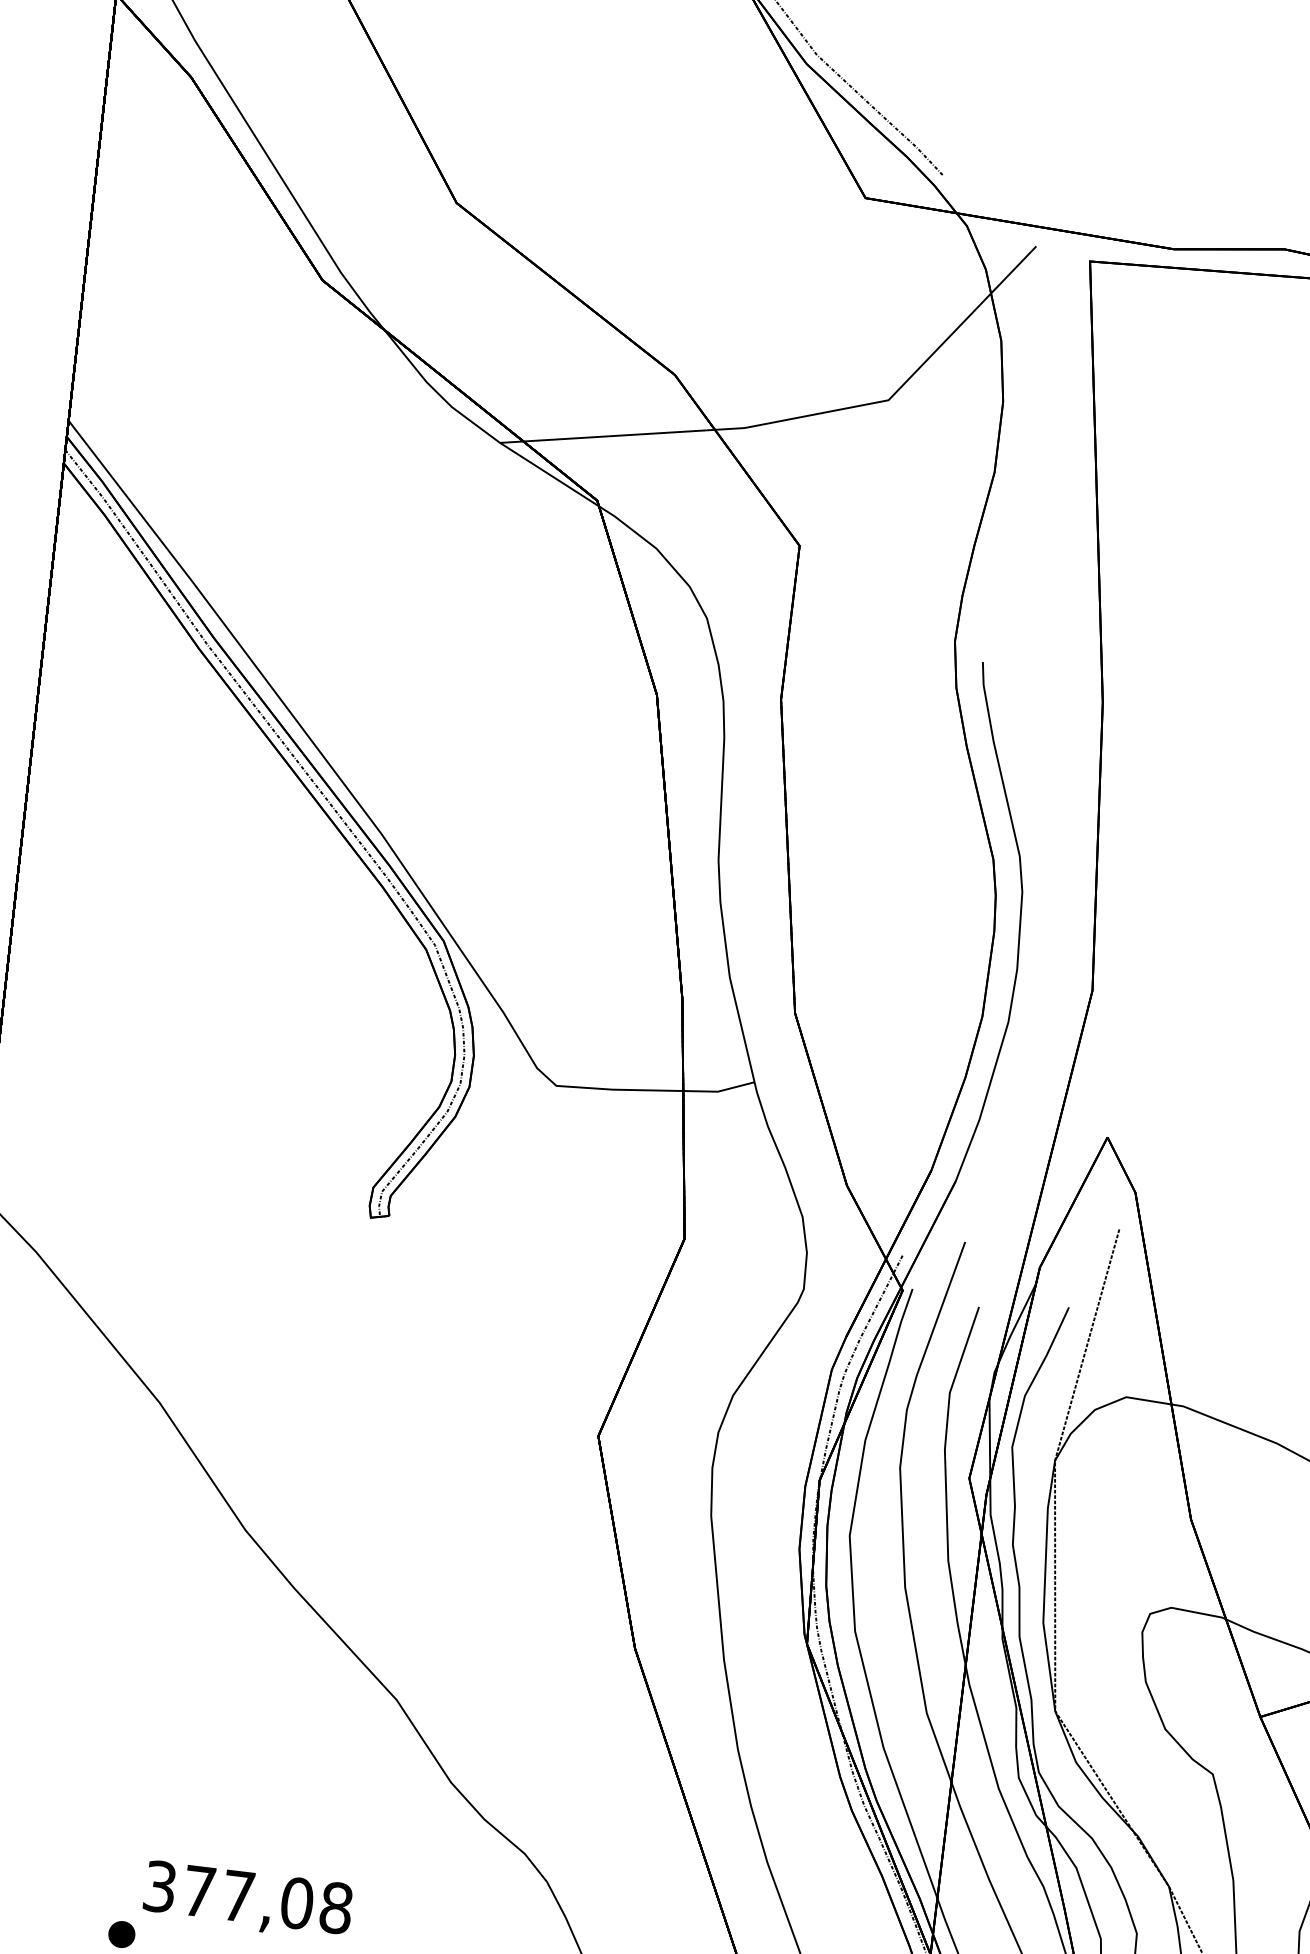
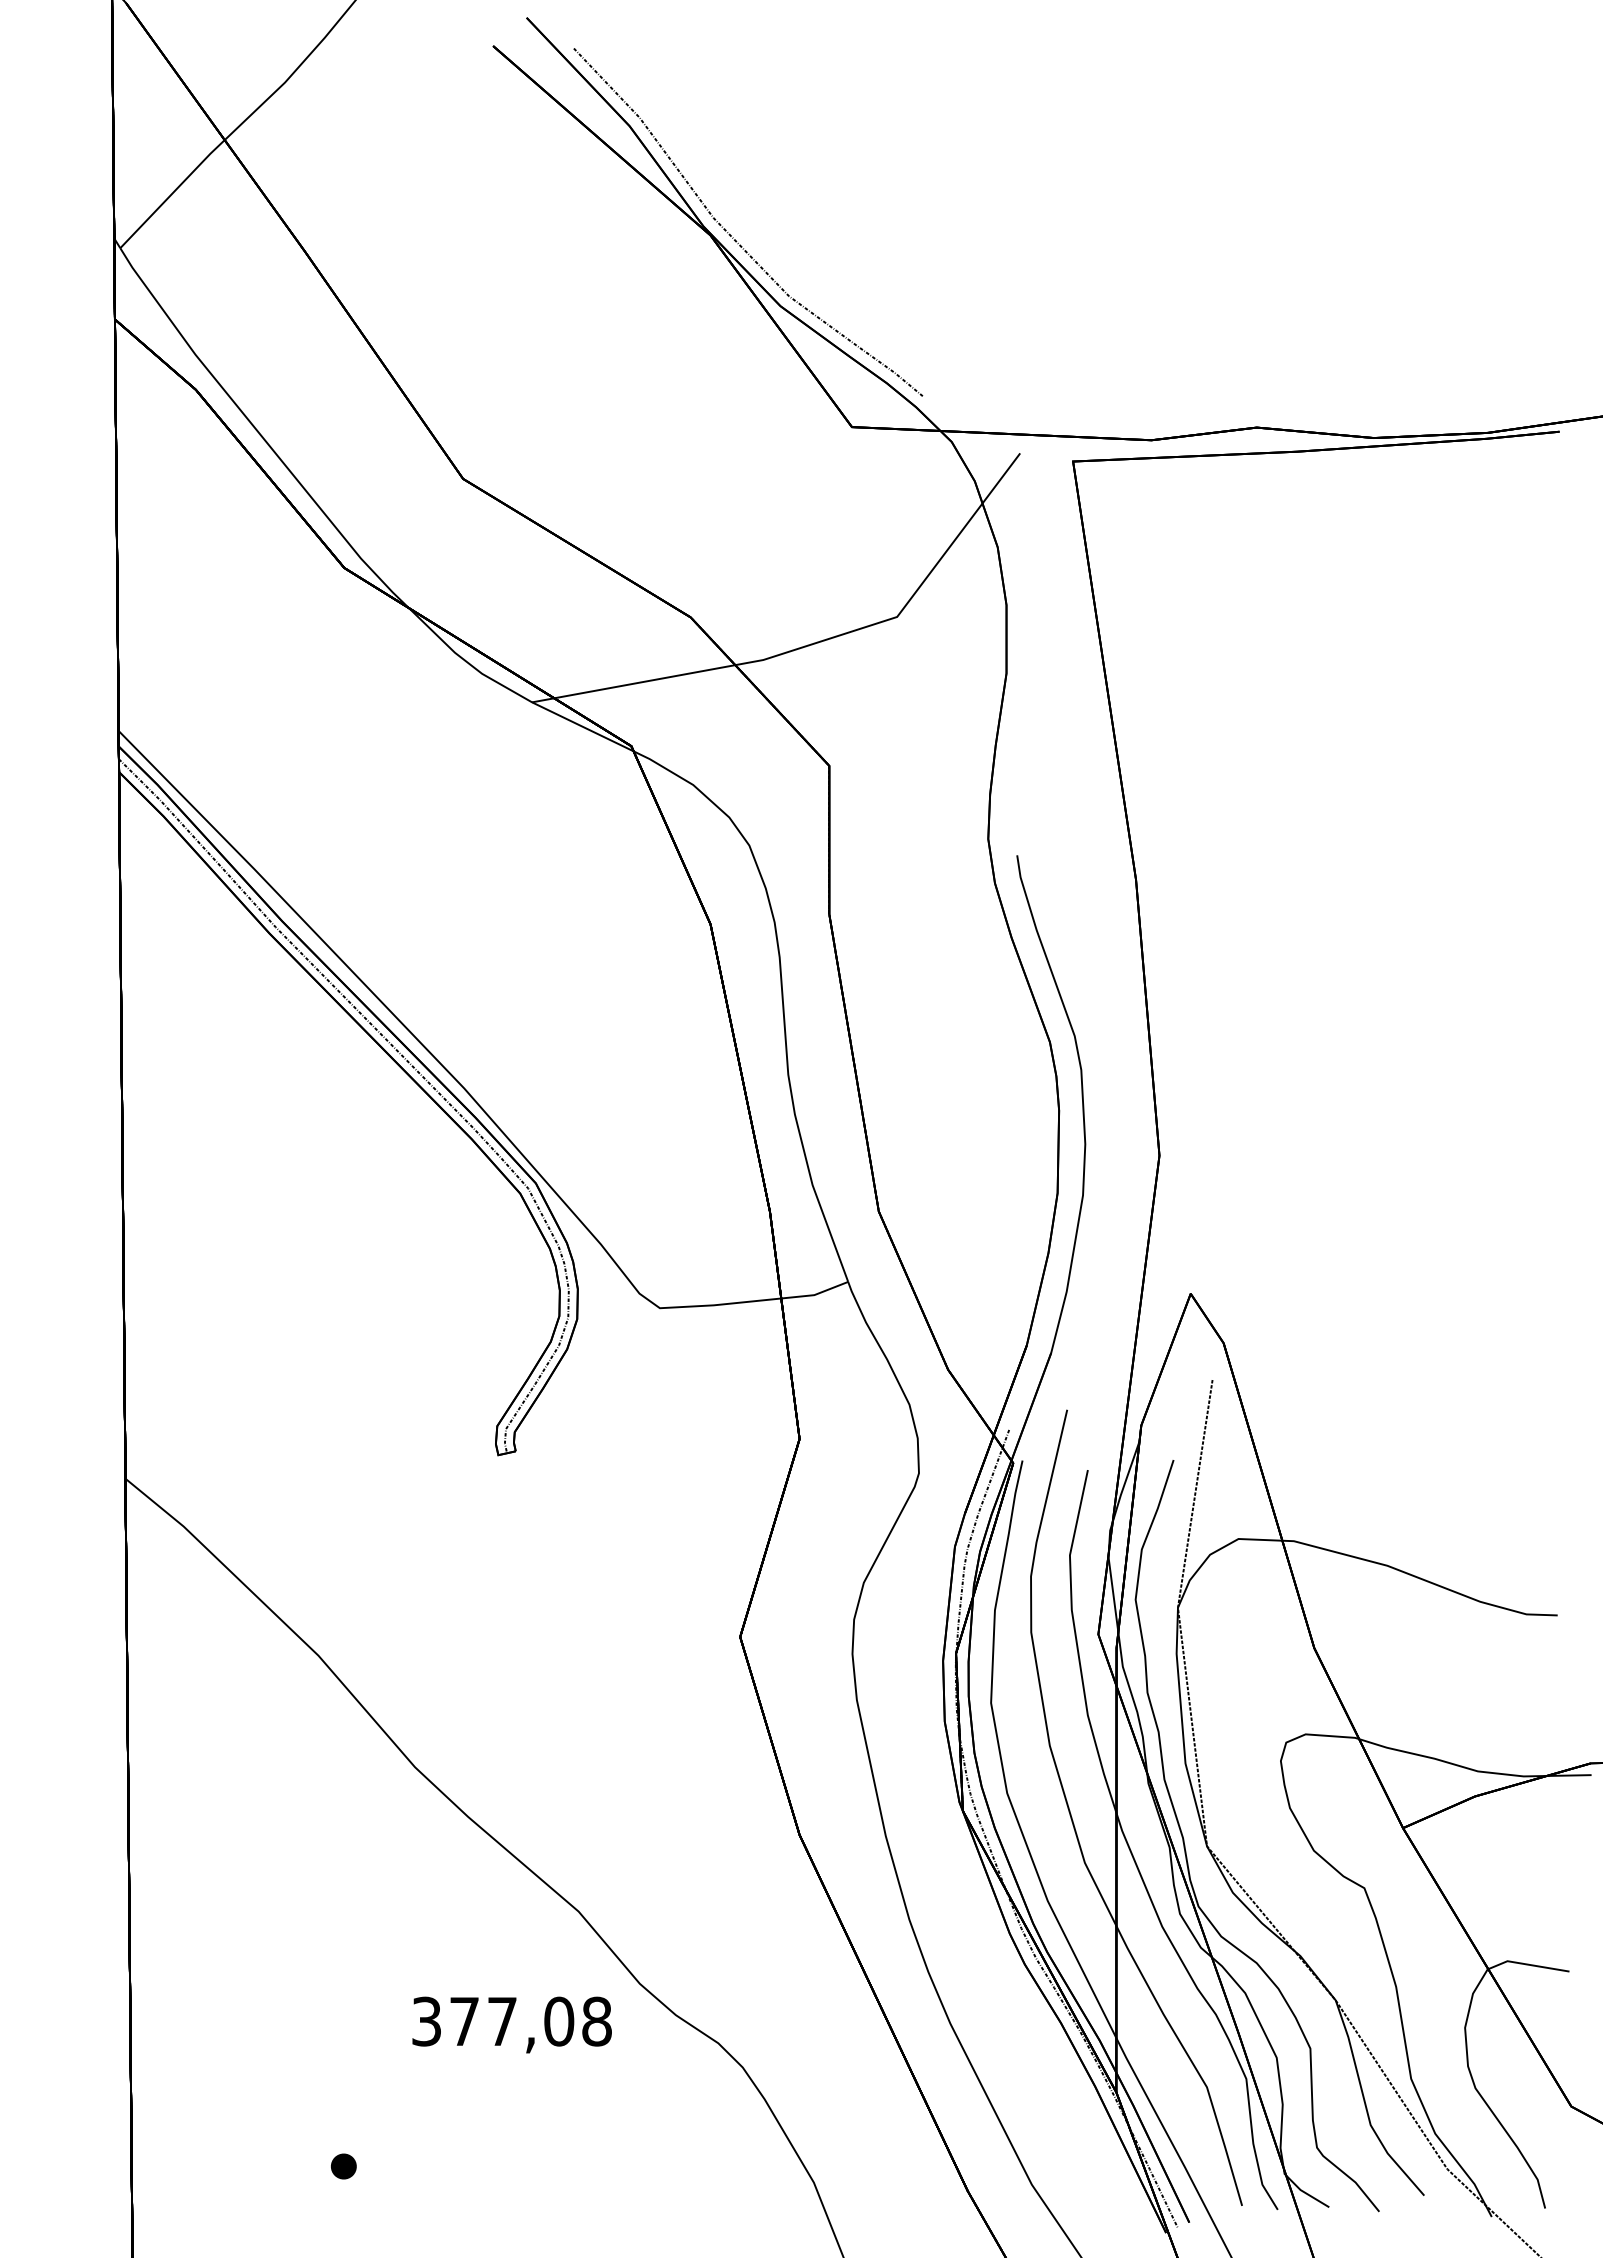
text: (247, 1900) -> (511, 2024), moved

